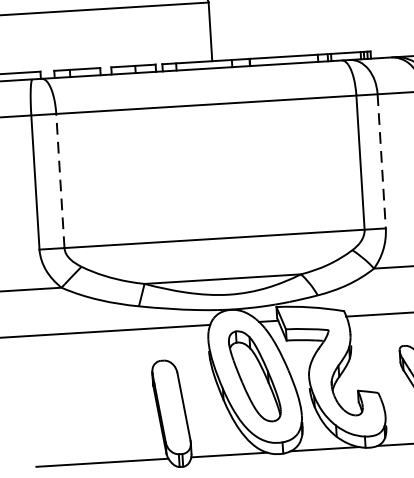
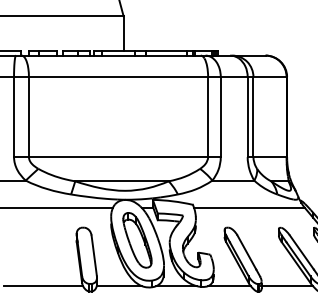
line: (381, 162) -> (220, 117), dashed -> solid
line: (59, 180) -> (28, 116), dashed -> solid

